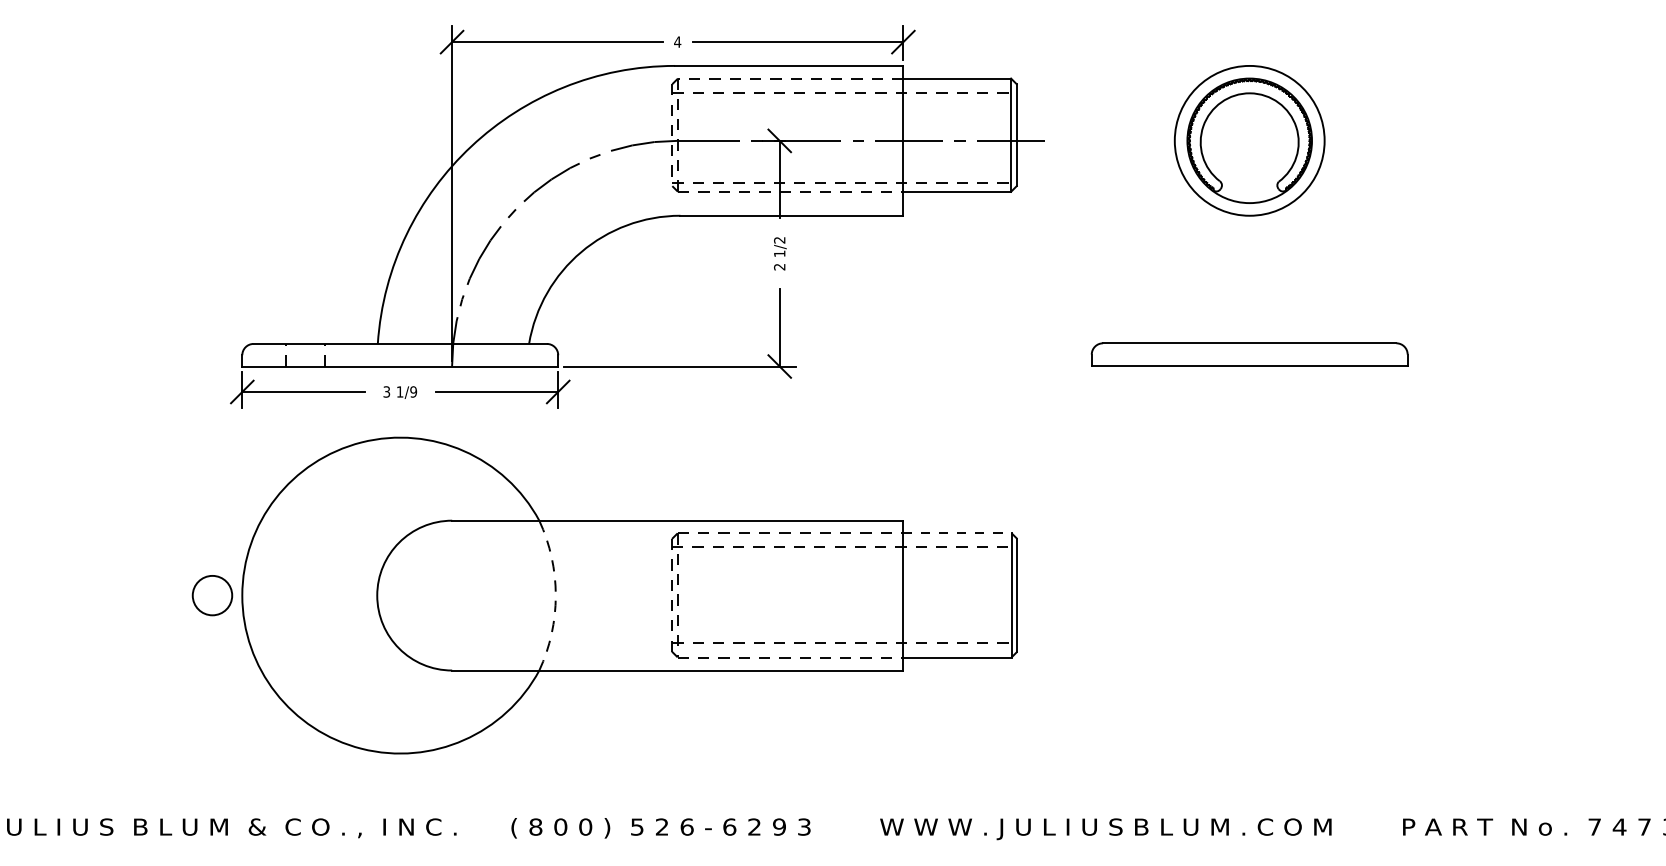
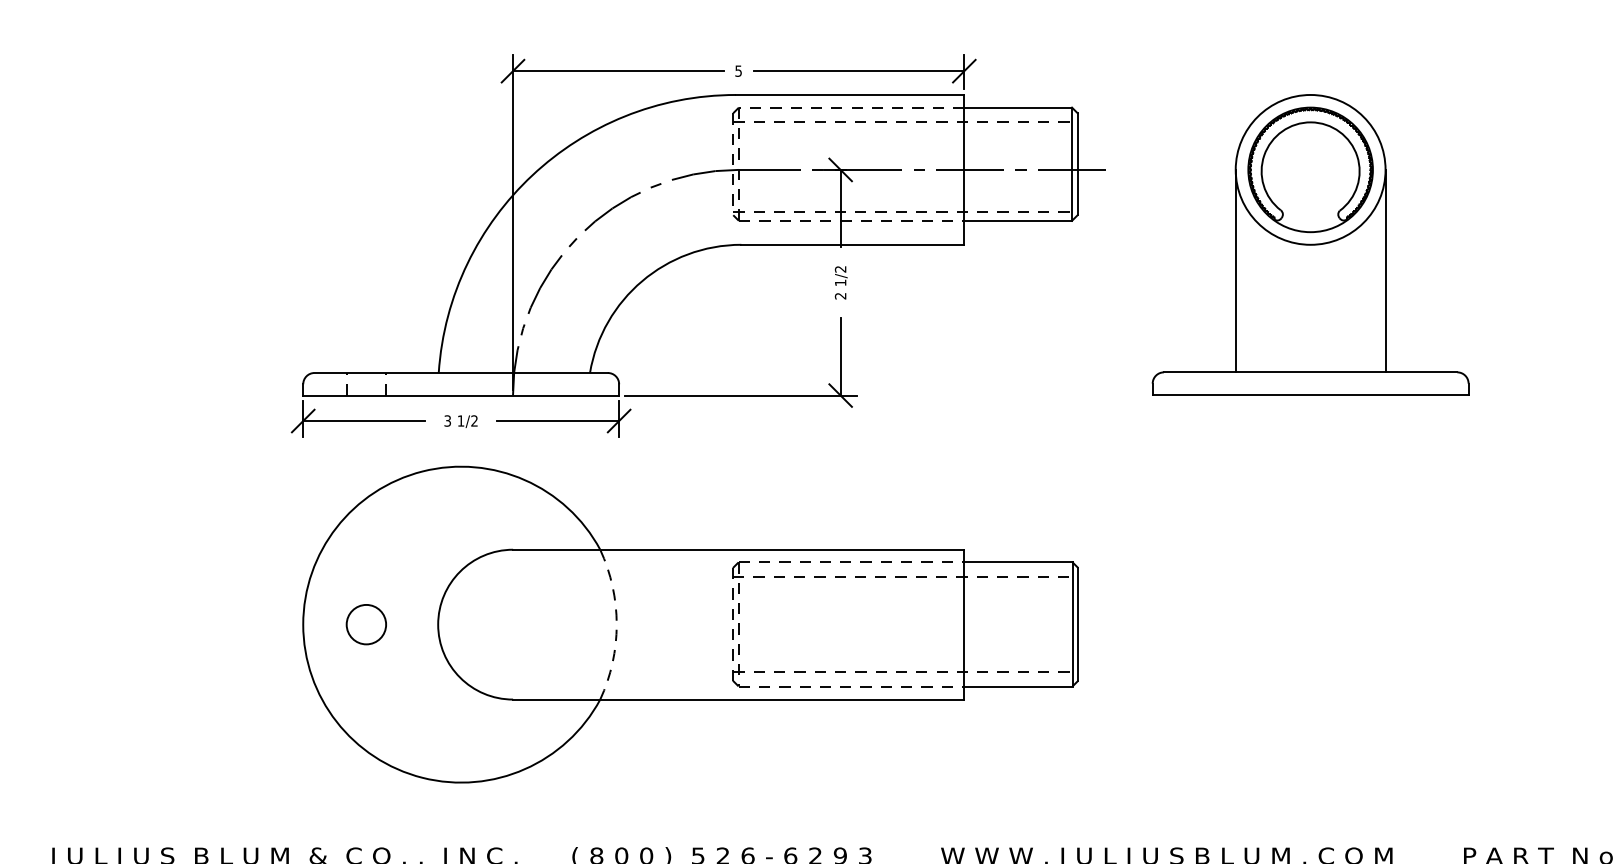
text: (677, 41) -> (738, 70), 4 -> 5
line: (1174, 241) -> (1235, 270), added
line: (1324, 241) -> (1385, 270), added
text: (413, 391) -> (474, 420), 1/9 -> 1/2
line: (957, 533) -> (1018, 562), dashed -> solid
circle: (212, 595) -> (366, 624), moved

